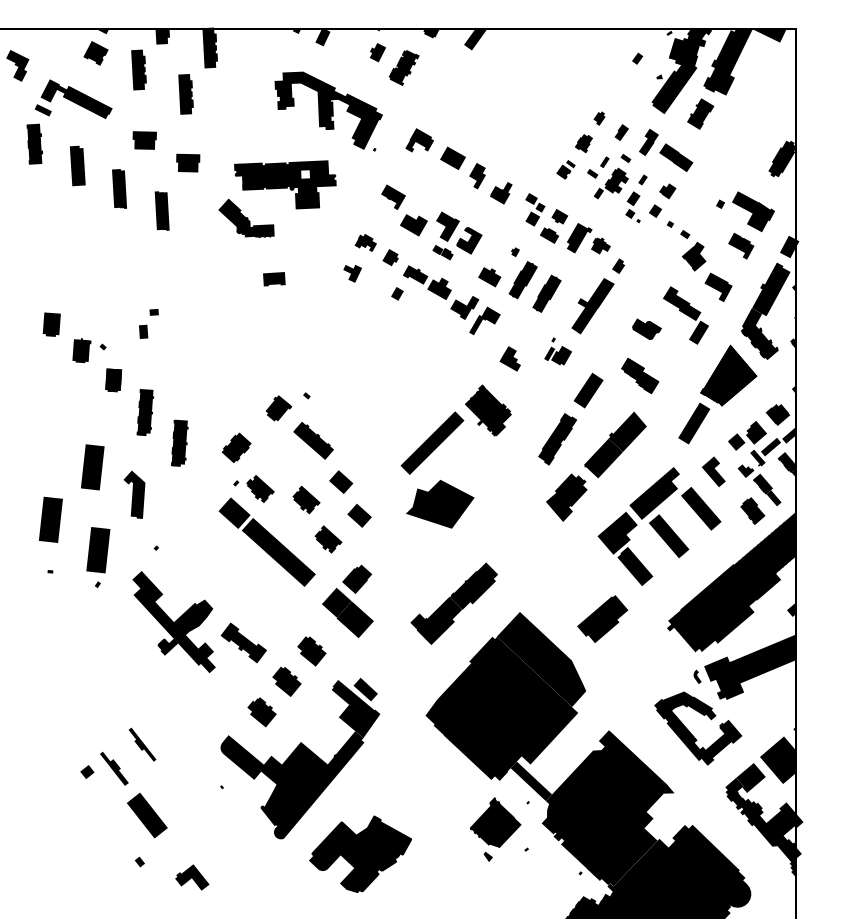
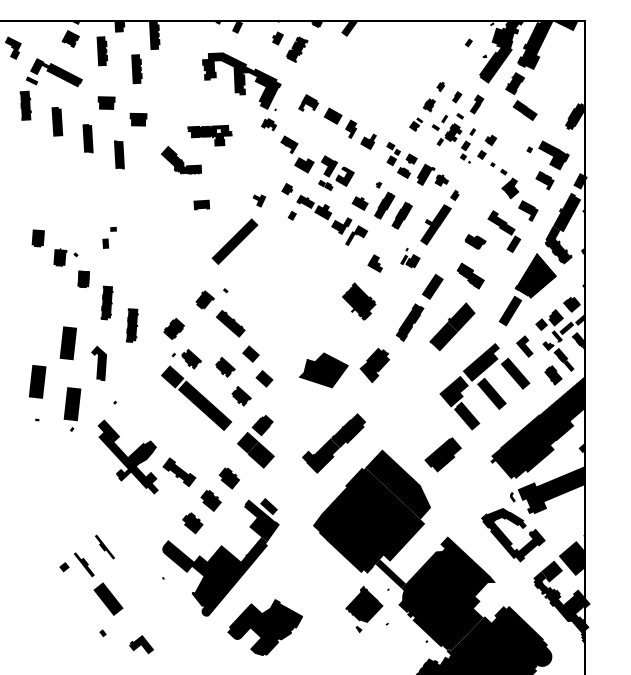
part: (676, 157) -> (525, 110), moved
part: (285, 184) -> (210, 135), size x0.6
part: (365, 242) -> (268, 124), moved
part: (432, 442) -> (235, 241), moved
part: (566, 497) -> (374, 365), moved

